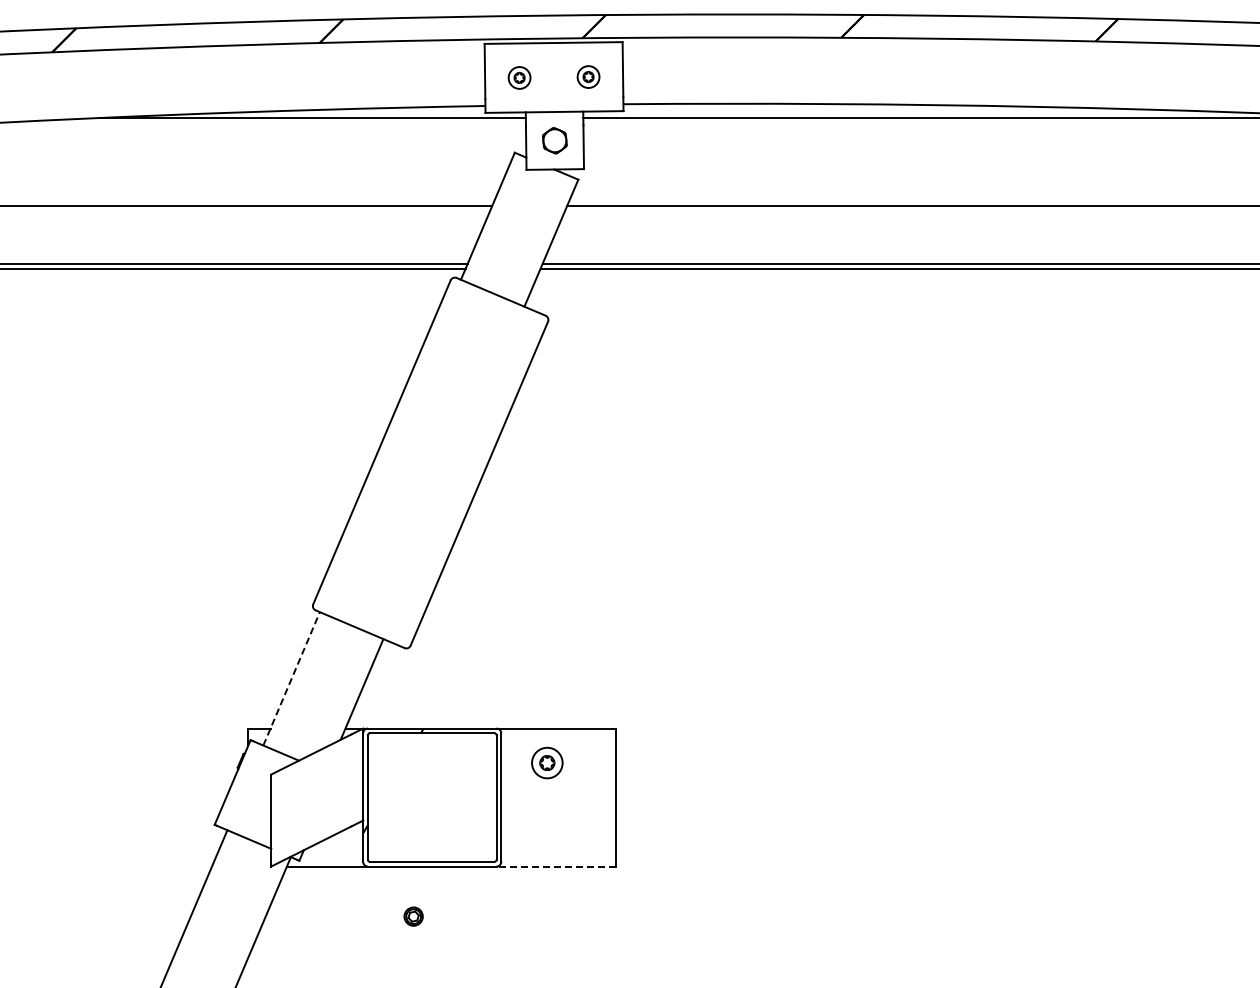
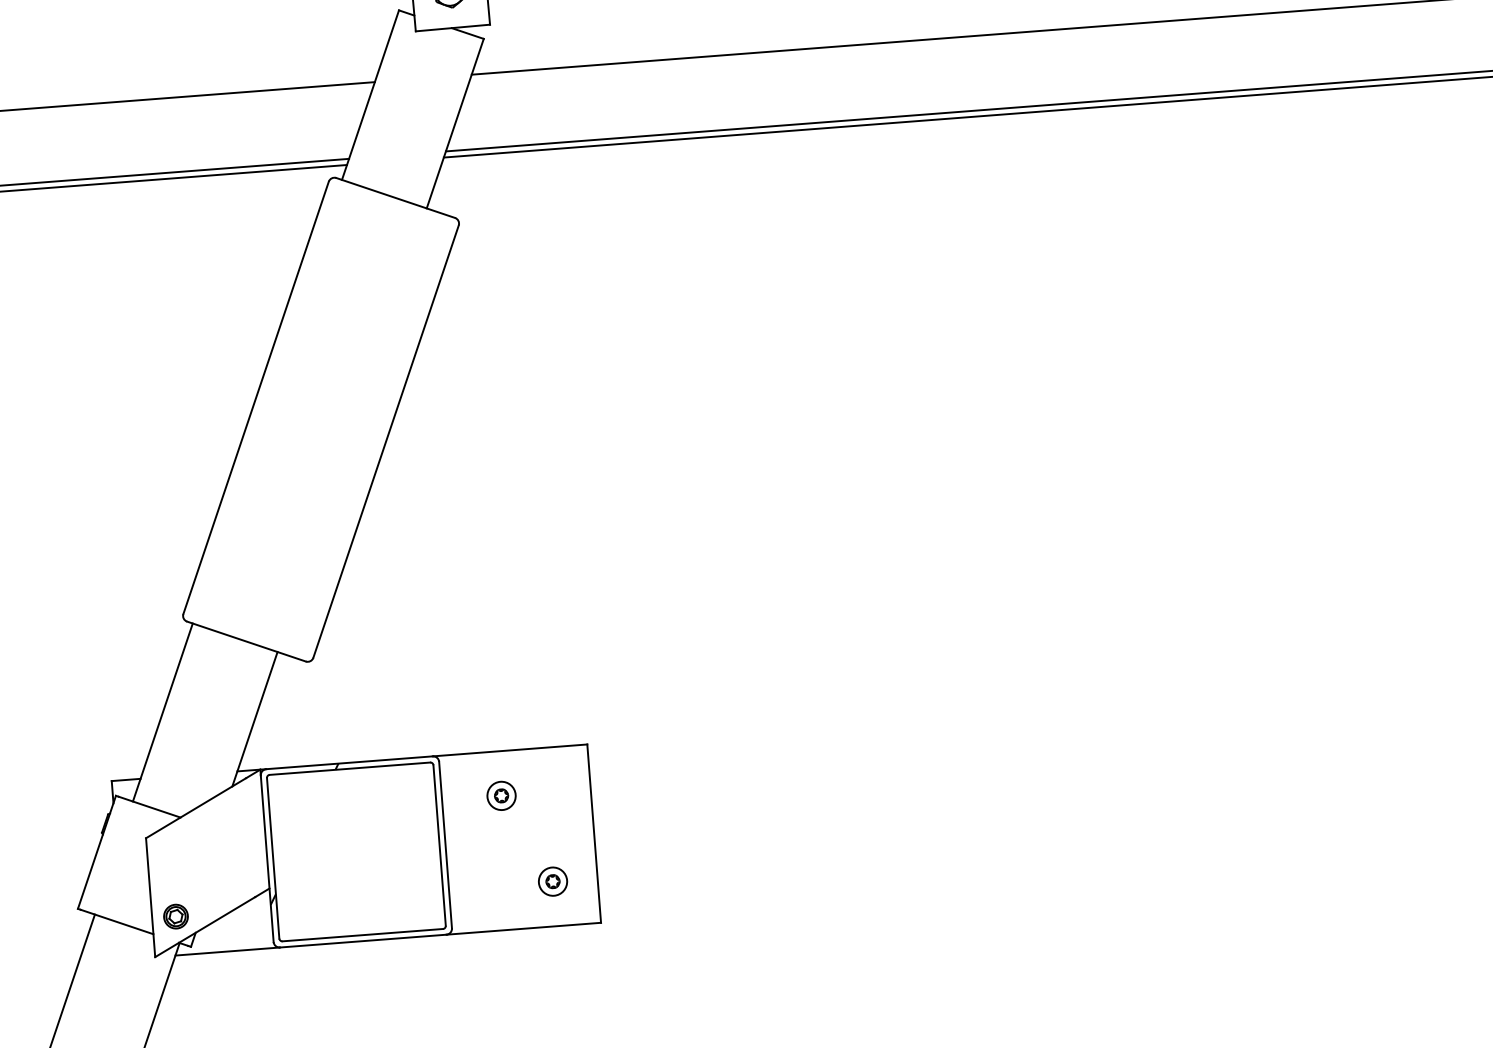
line: (291, 678) -> (162, 712), dashed -> solid
part: (546, 762) -> (500, 795), size x0.71
part: (581, 831) -> (552, 880), added
line: (556, 866) -> (523, 928), dashed -> solid
part: (413, 916) -> (175, 916), moved

